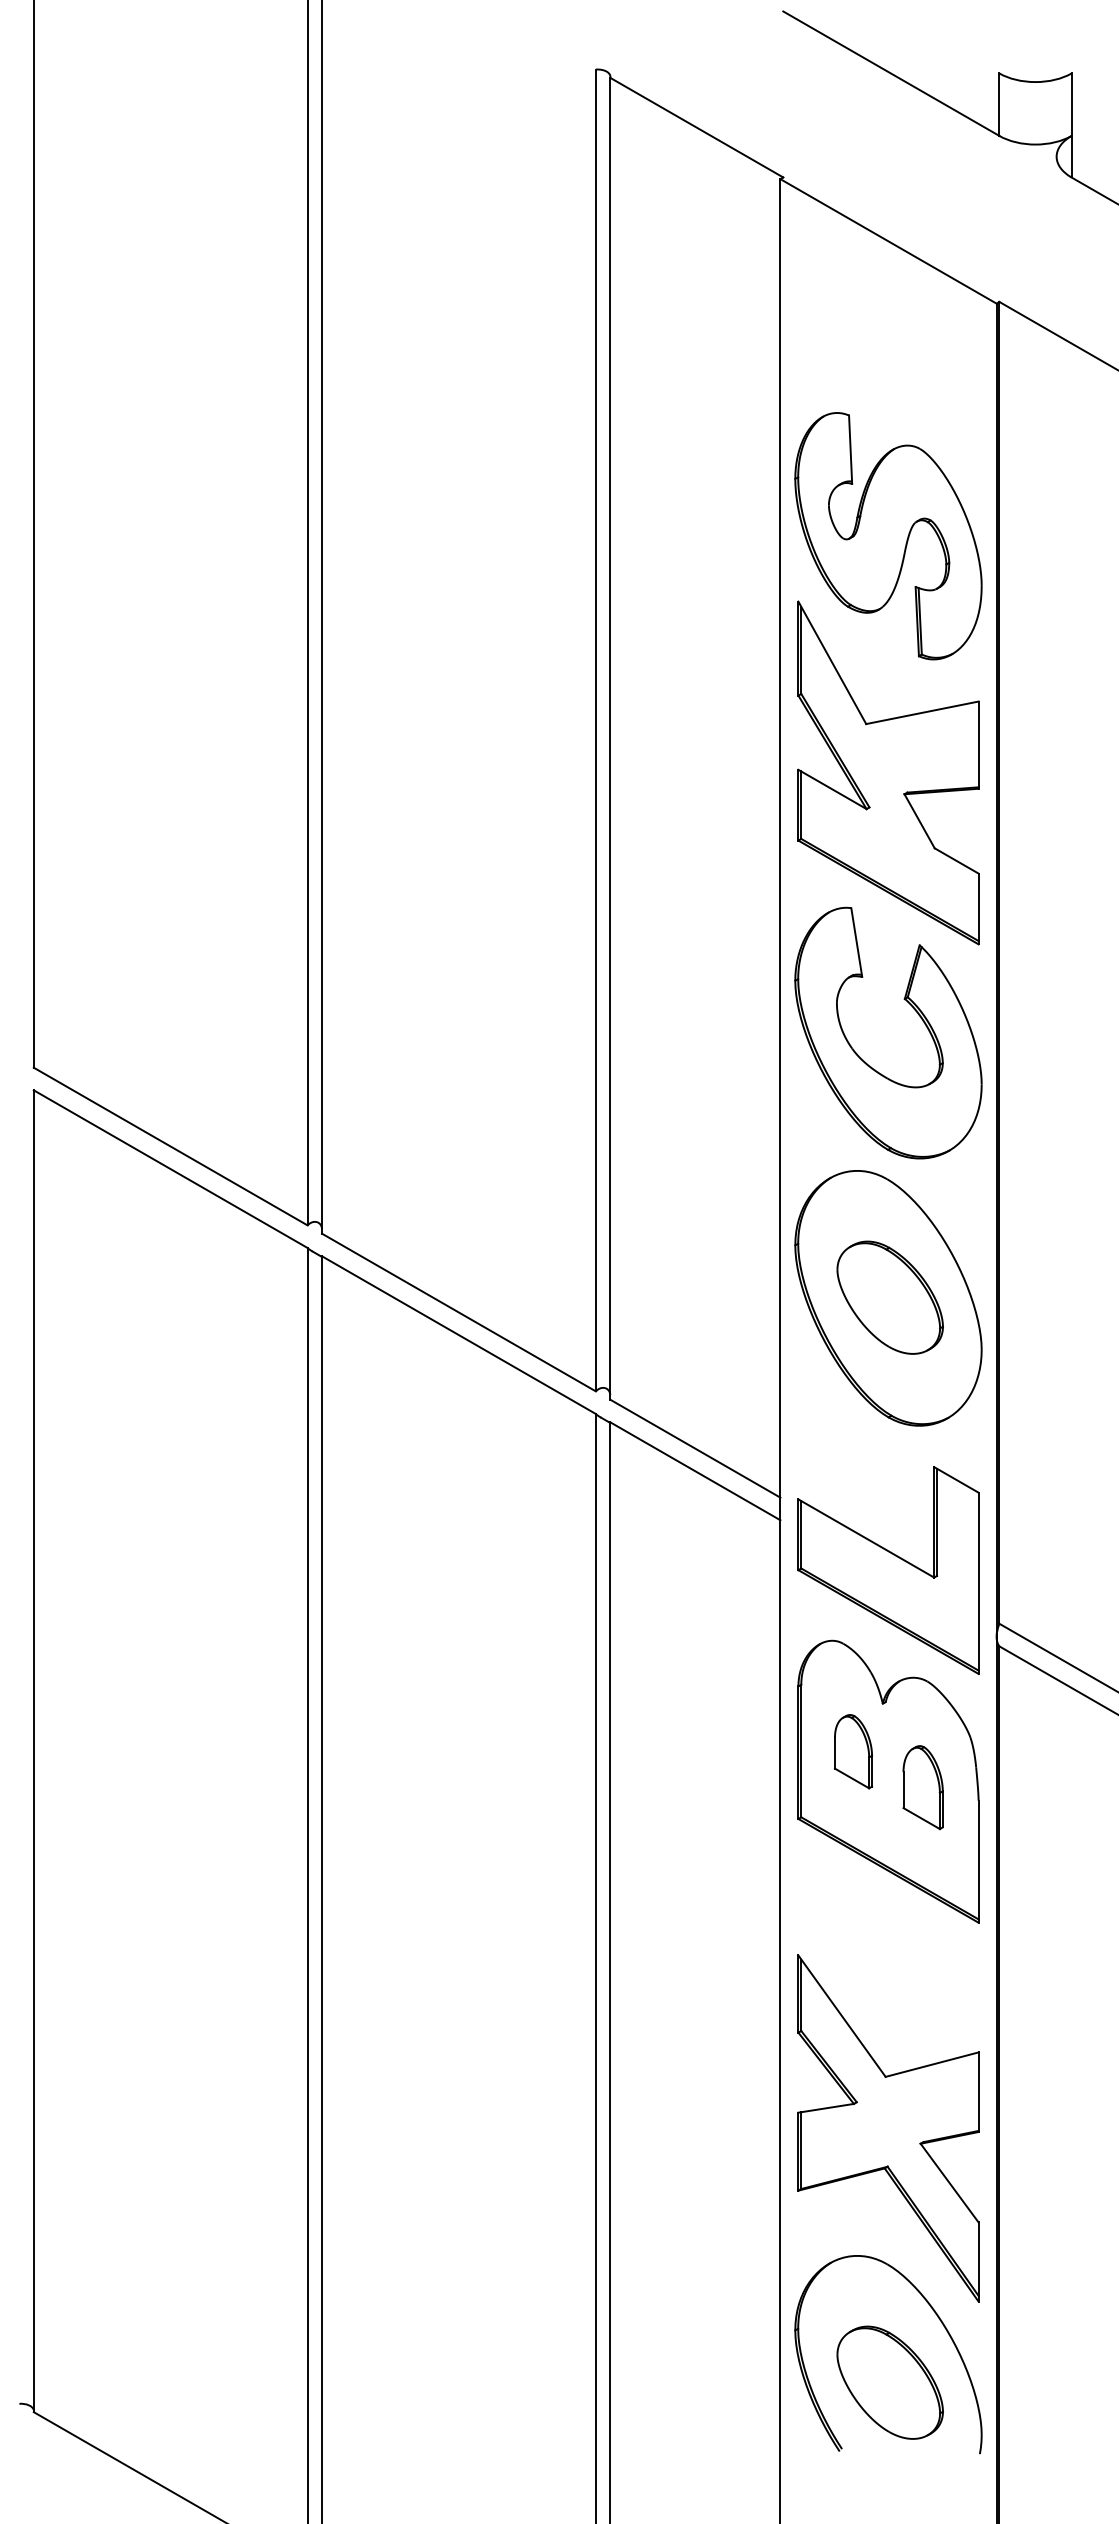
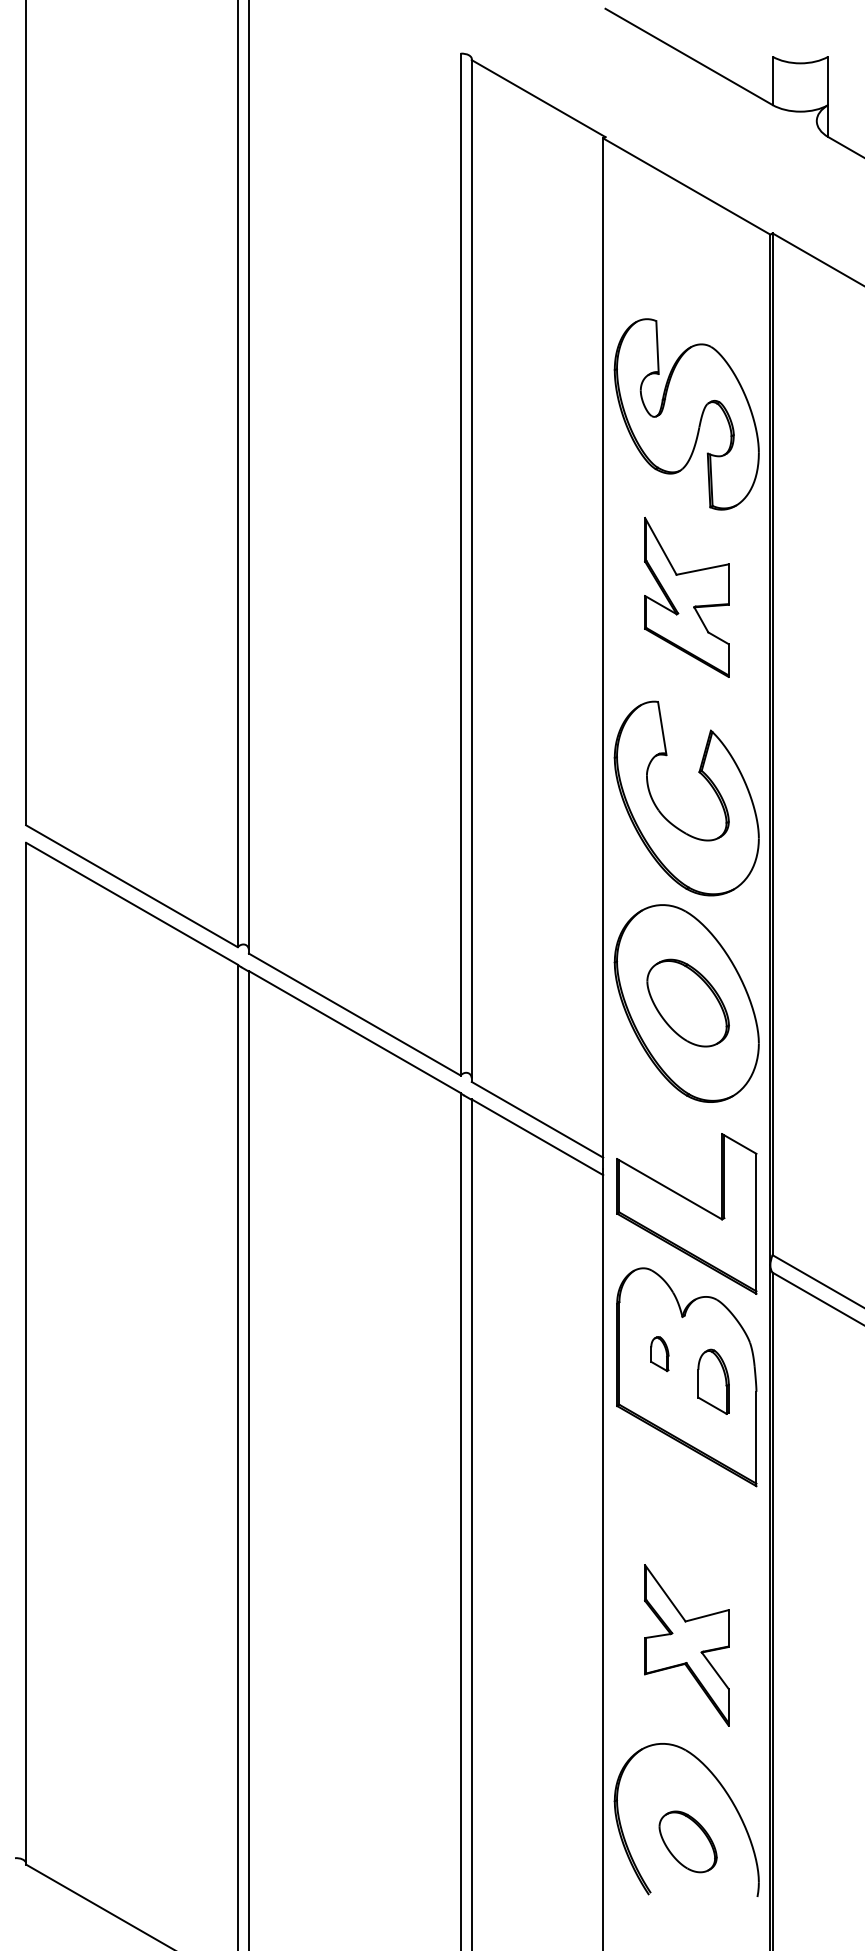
part: (888, 773) -> (686, 597), size x0.6
part: (853, 1750) -> (659, 1353), size x0.6
part: (888, 2128) -> (686, 1645), size x0.6
part: (889, 2382) -> (687, 1841), size x0.7

